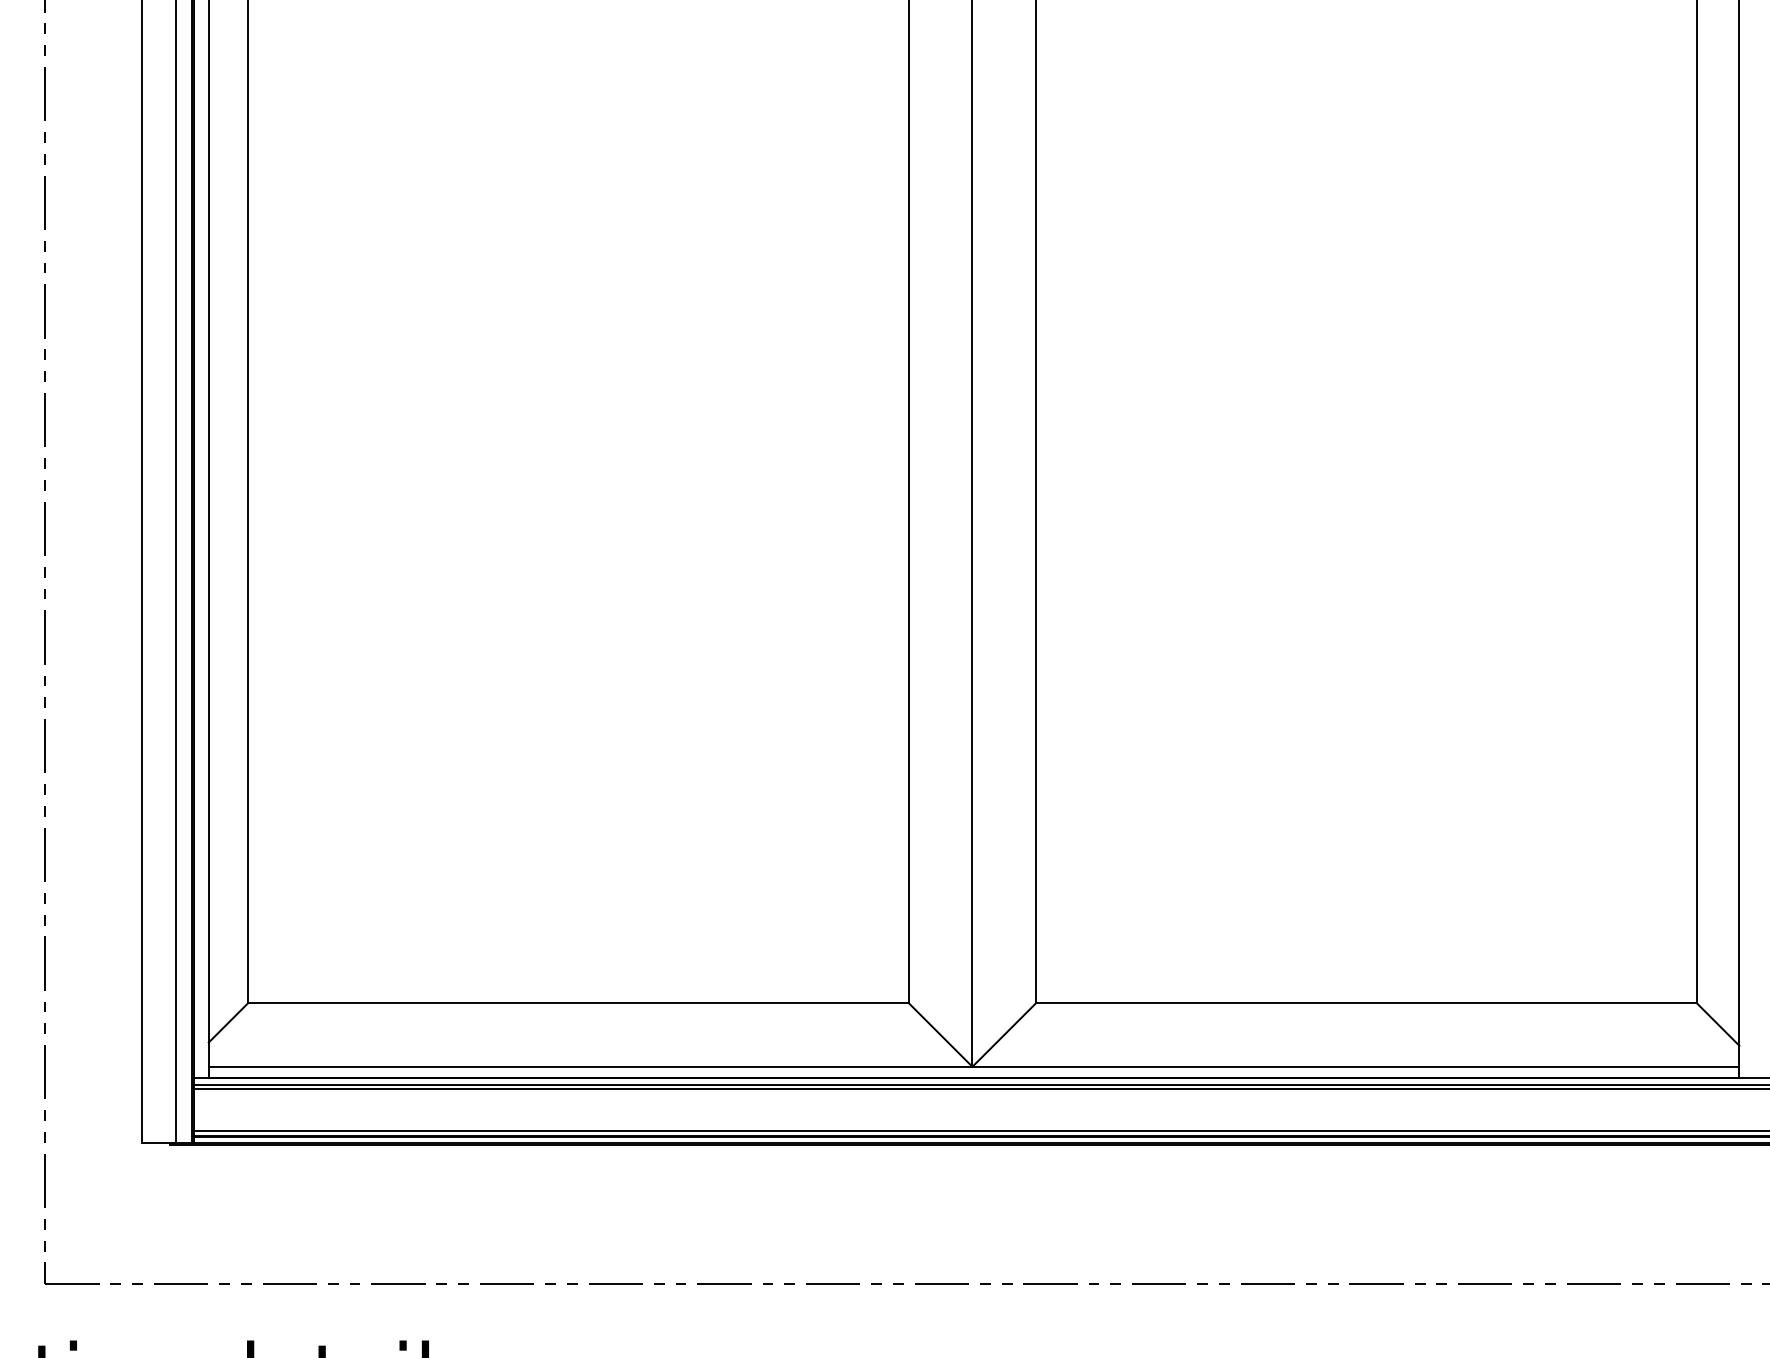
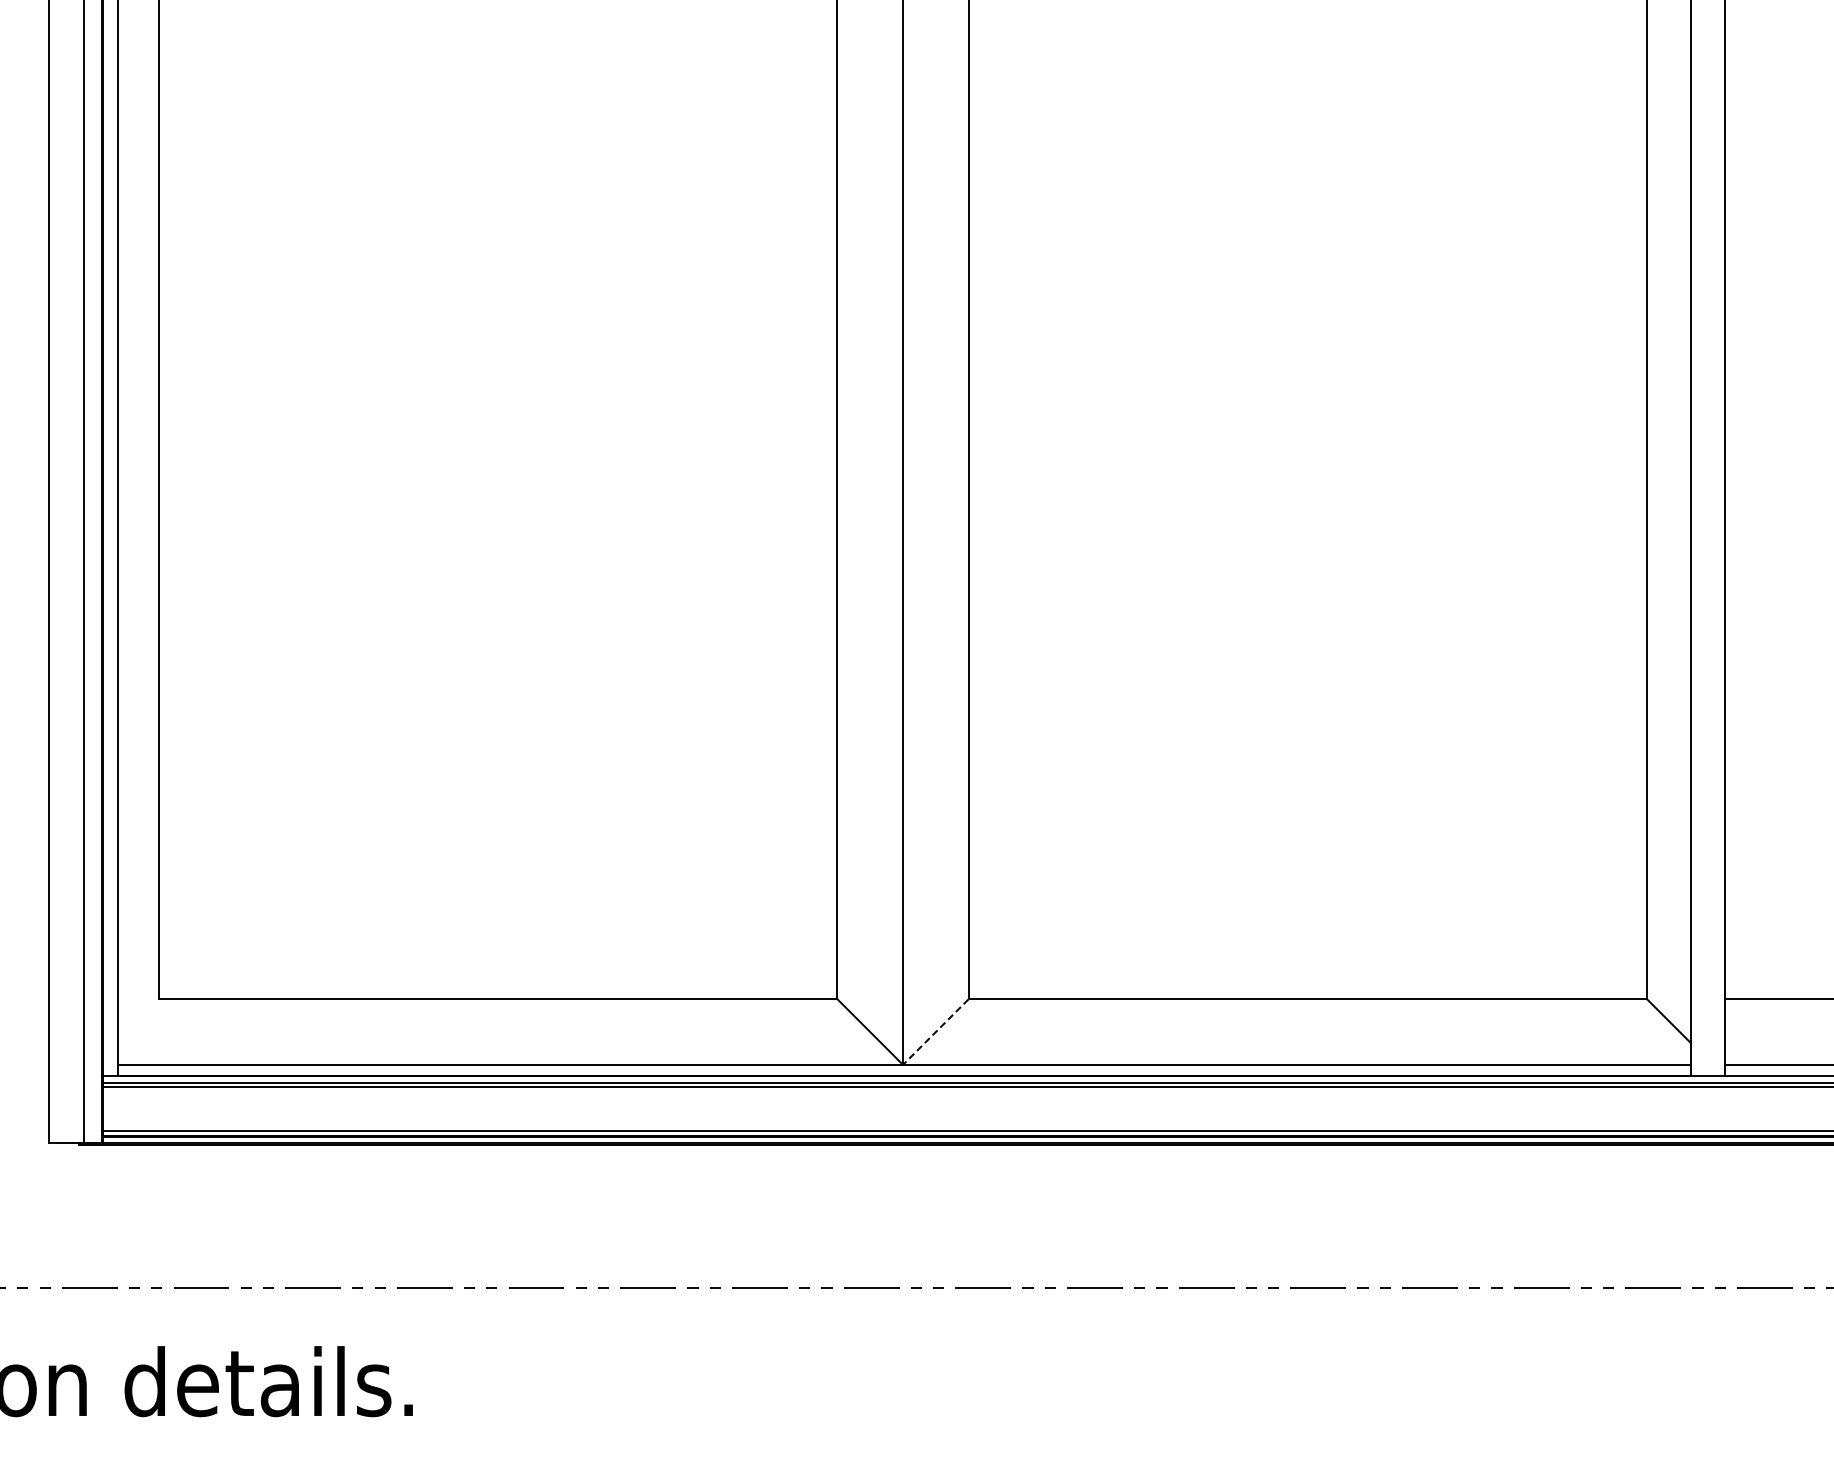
line: (228, 1022) -> (138, 1019), removed
line: (1004, 1035) -> (935, 1032), solid -> dashed

